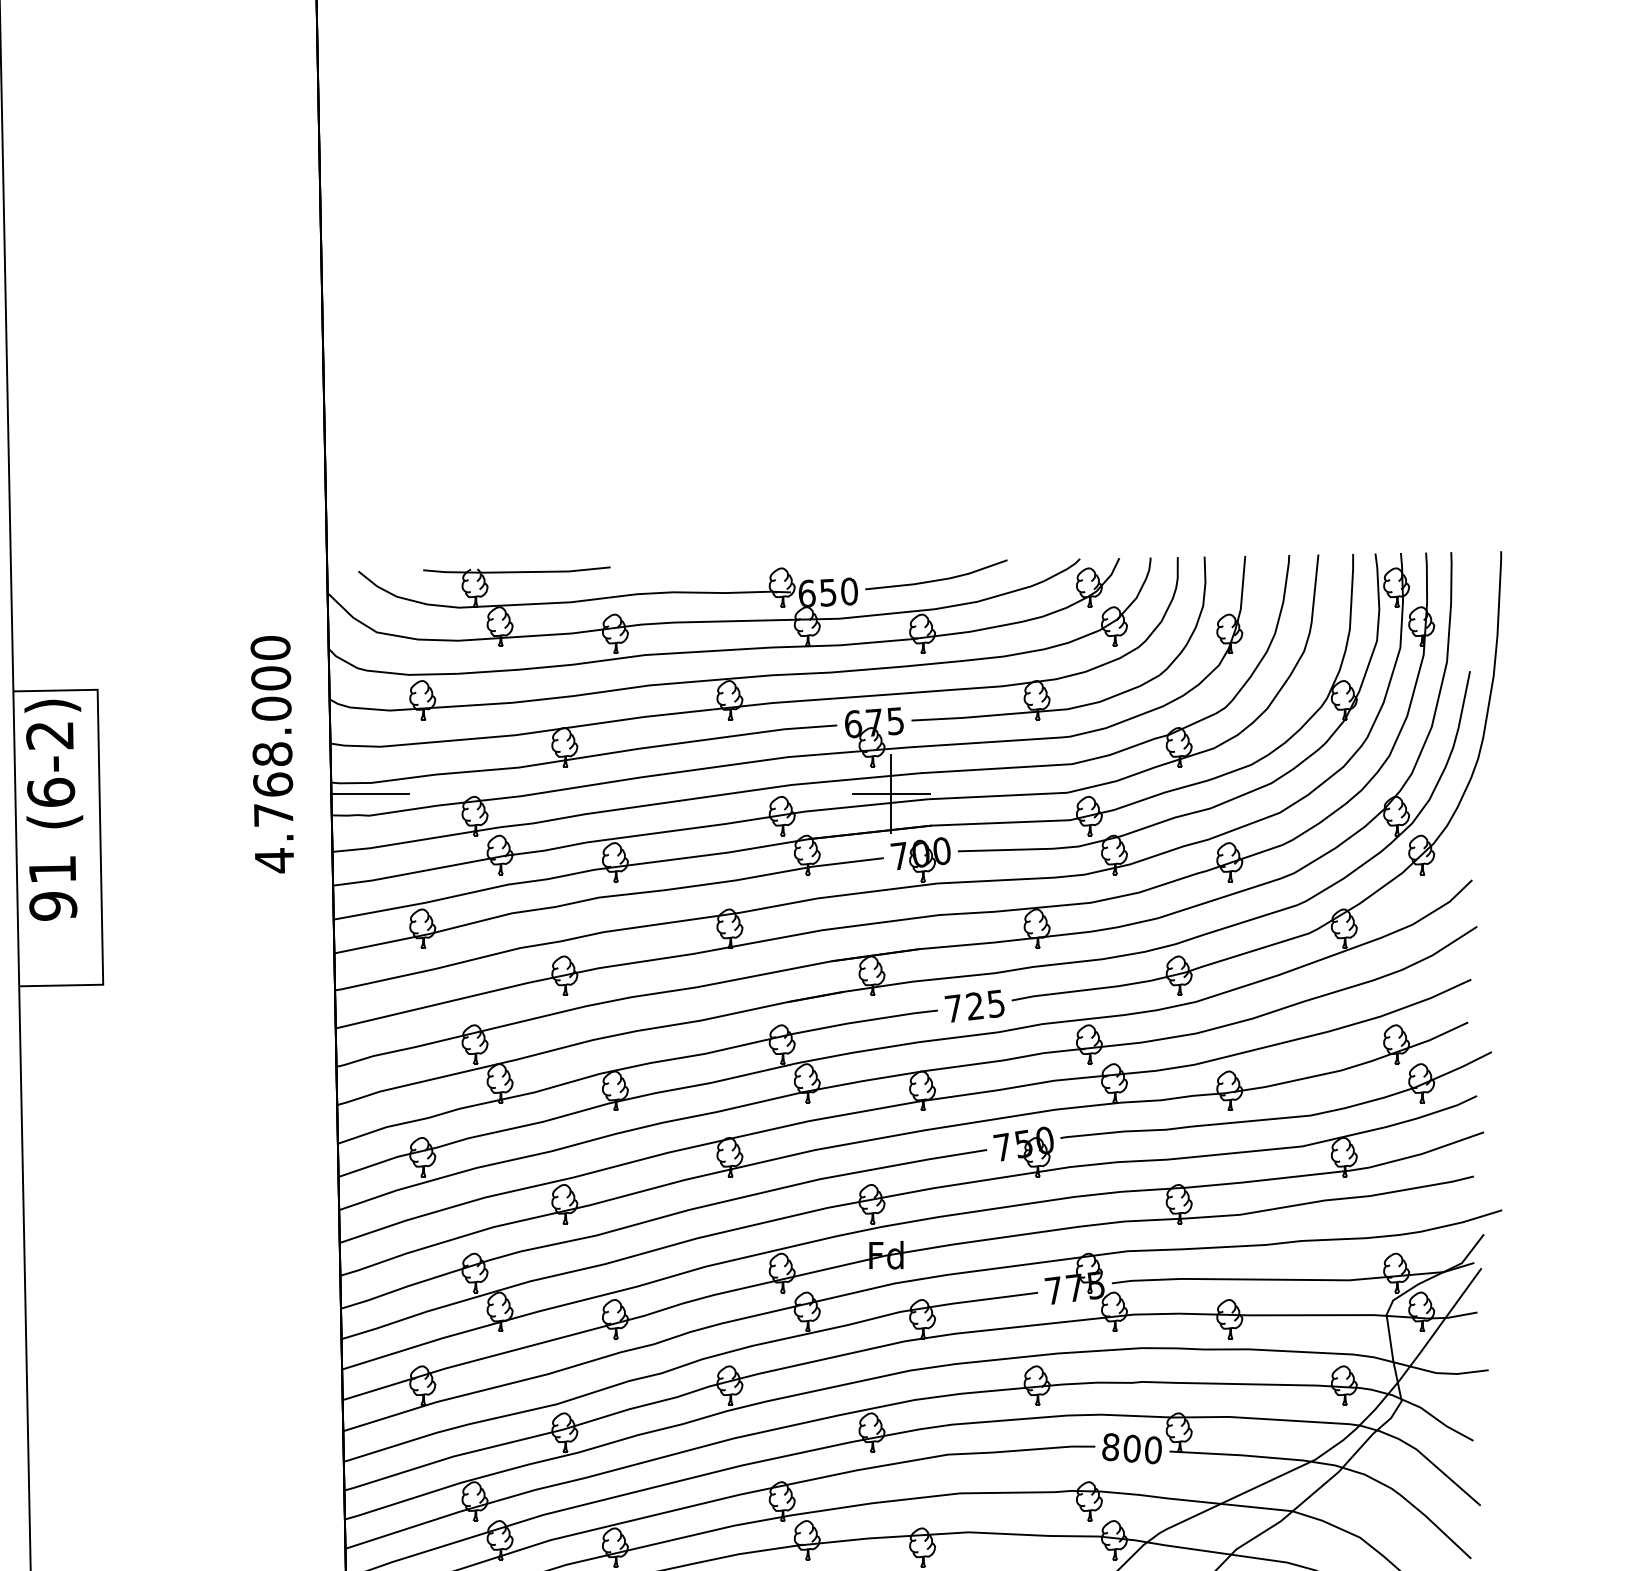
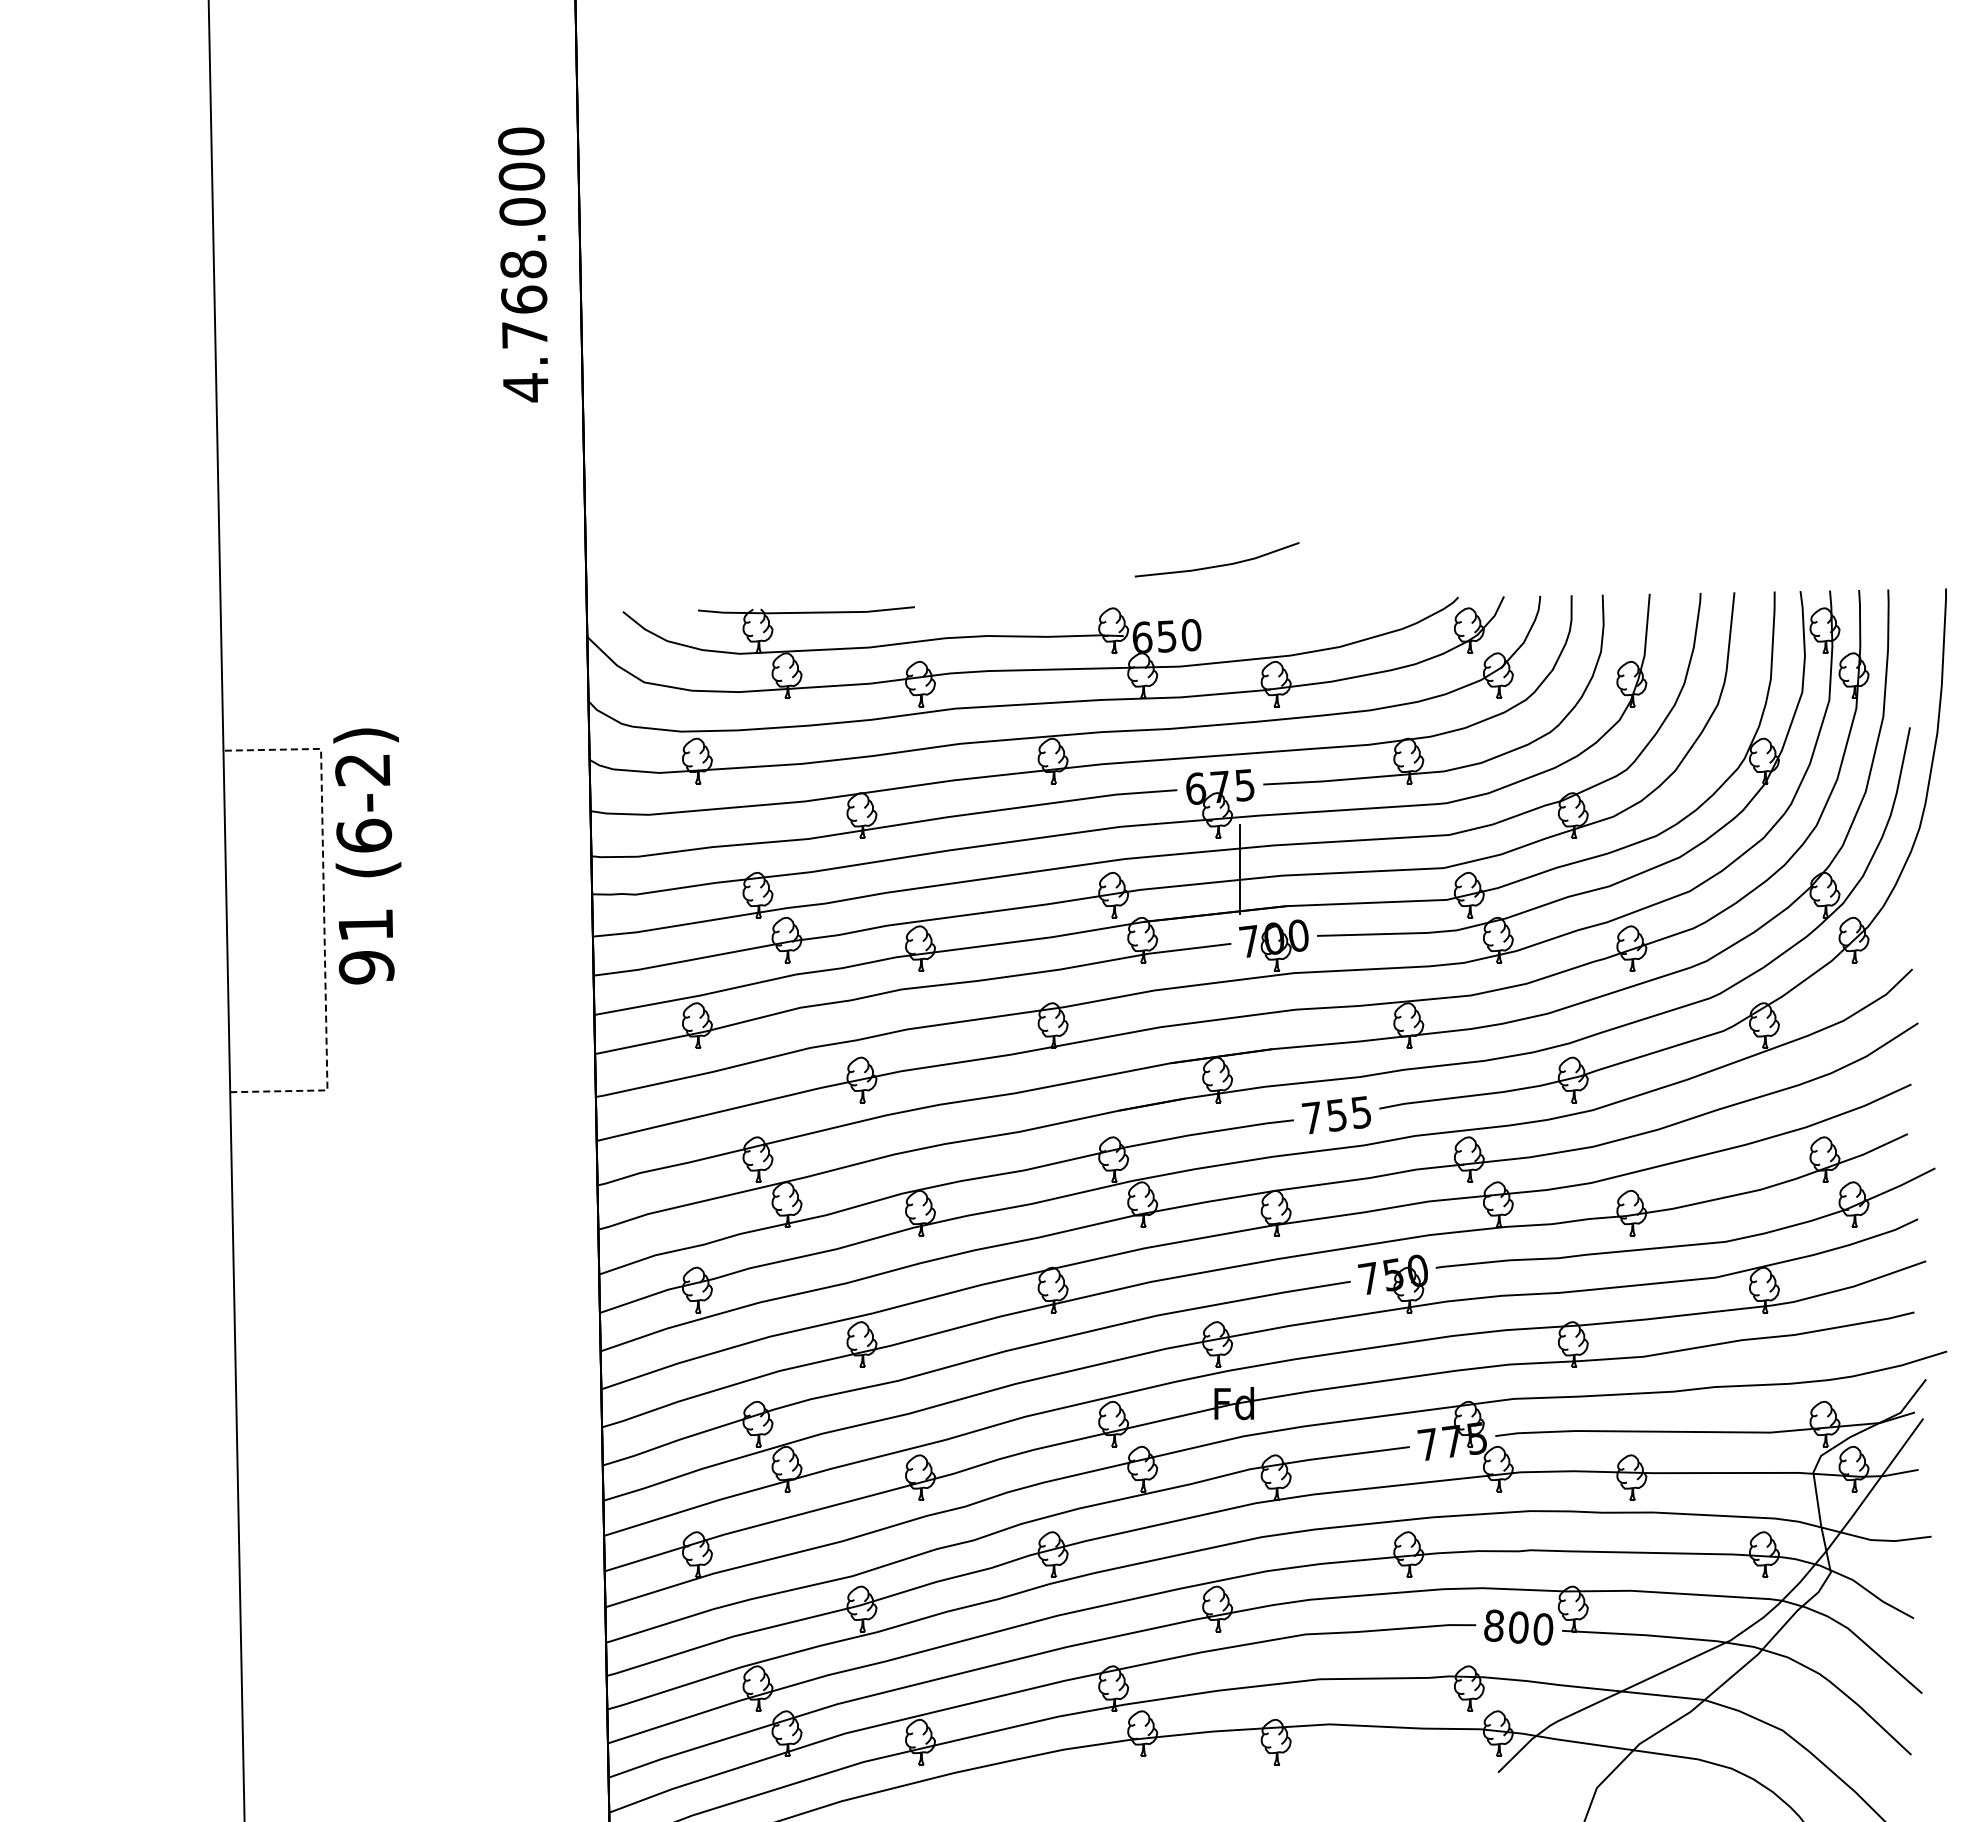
line: (935, 579) -> (1216, 565), moved
text: (272, 754) -> (523, 264), moved
line: (370, 793) -> (636, 869), removed
line: (890, 793) -> (1239, 869), removed
text: (54, 810) -> (367, 856), moved
line: (100, 837) -> (324, 919), solid -> dashed
text: (974, 1006) -> (1336, 1115), 725 -> 755

